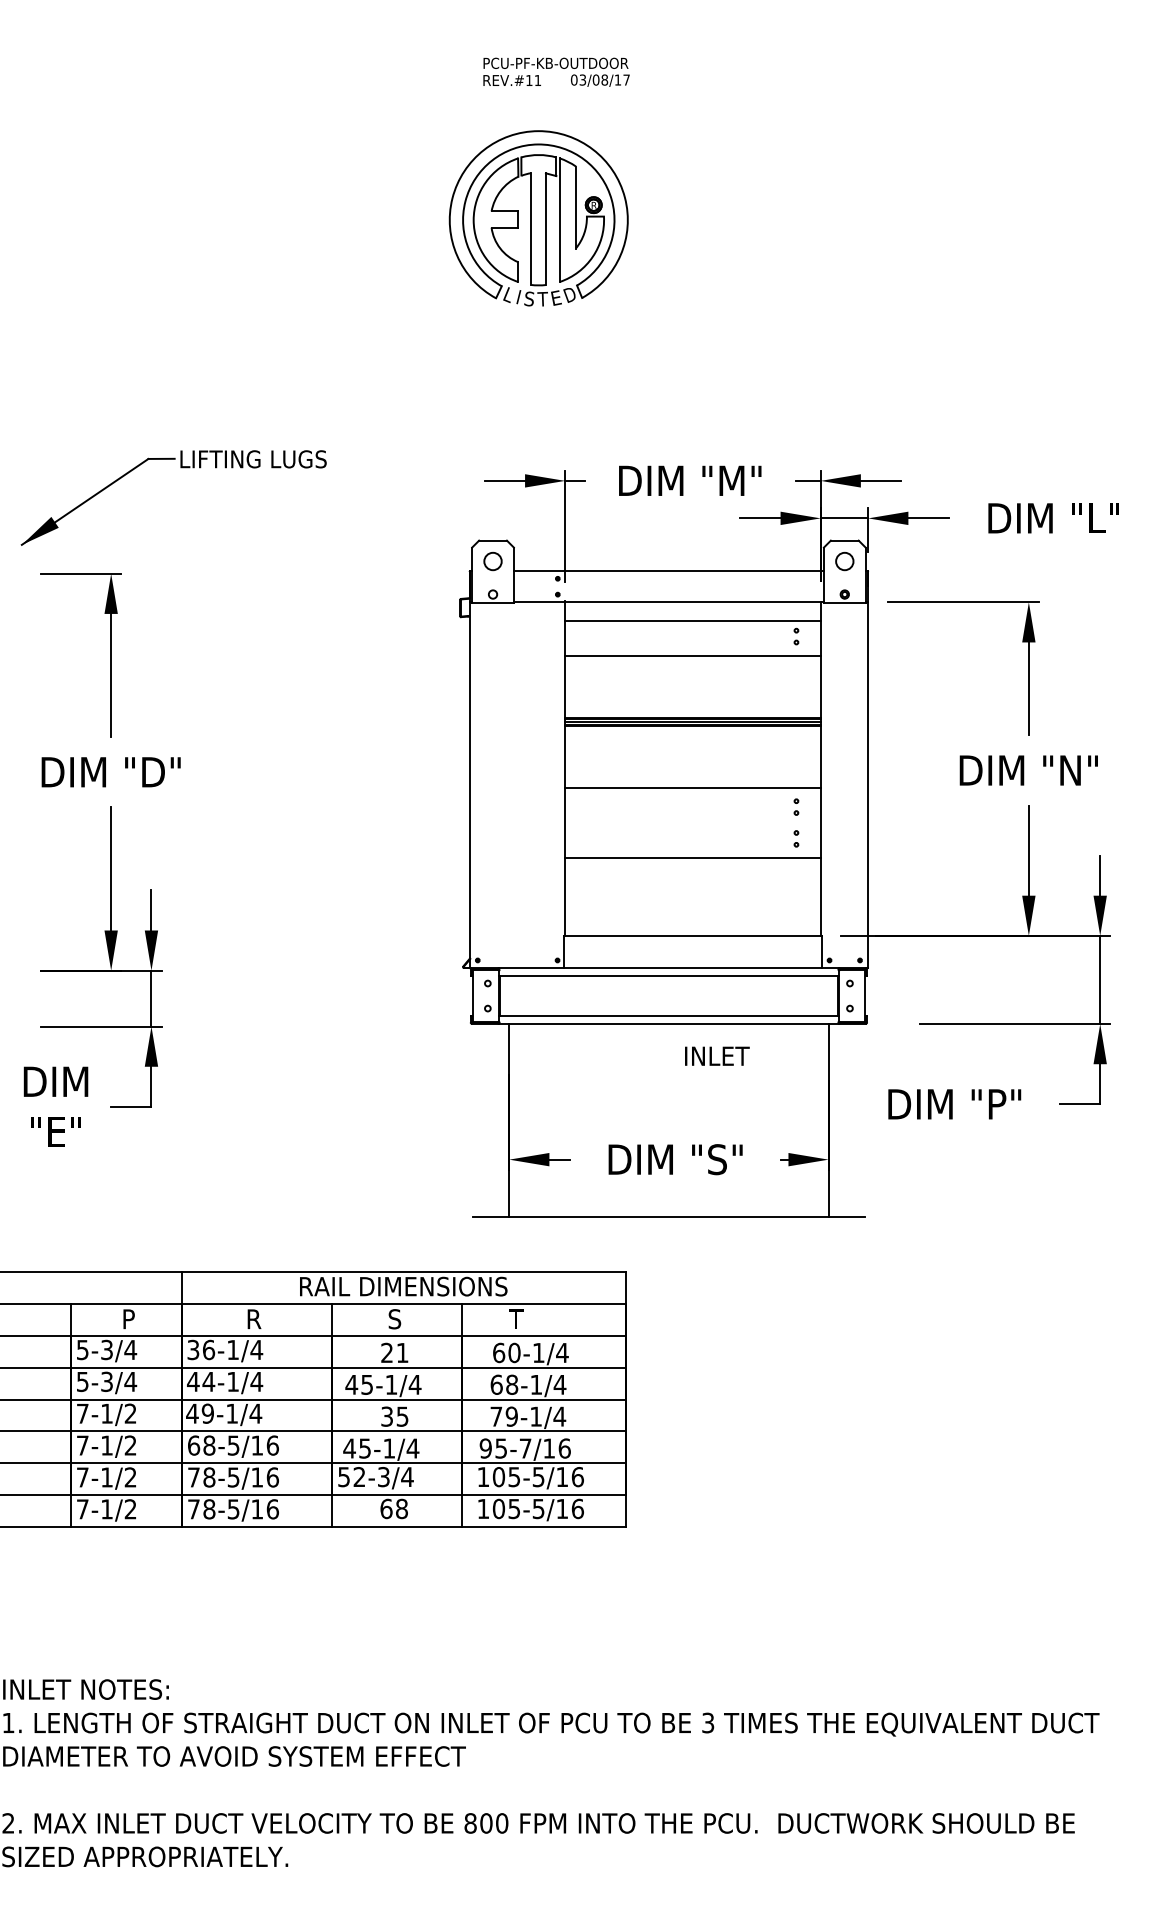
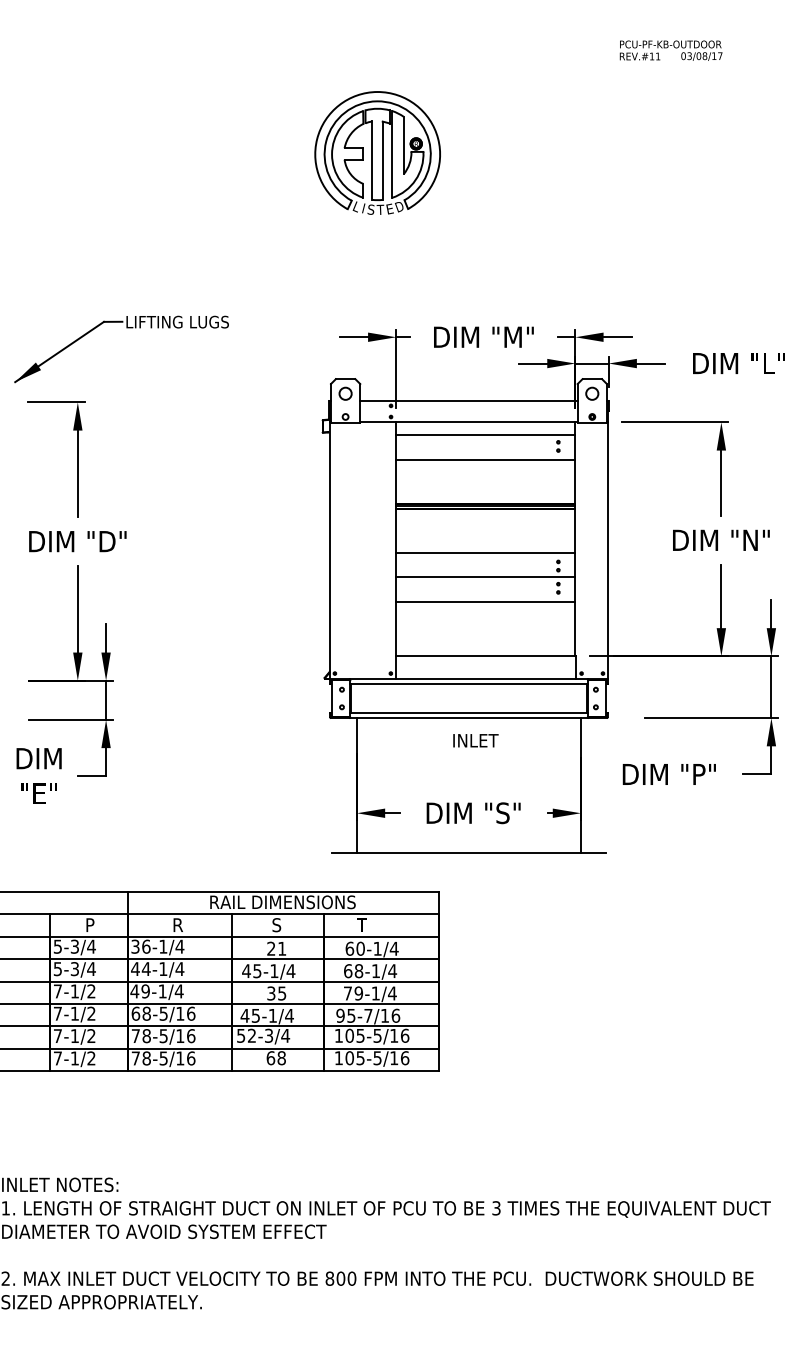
text: (555, 71) -> (670, 50), moved
line: (692, 823) -> (485, 577), added
text: (716, 1055) -> (475, 740), moved

